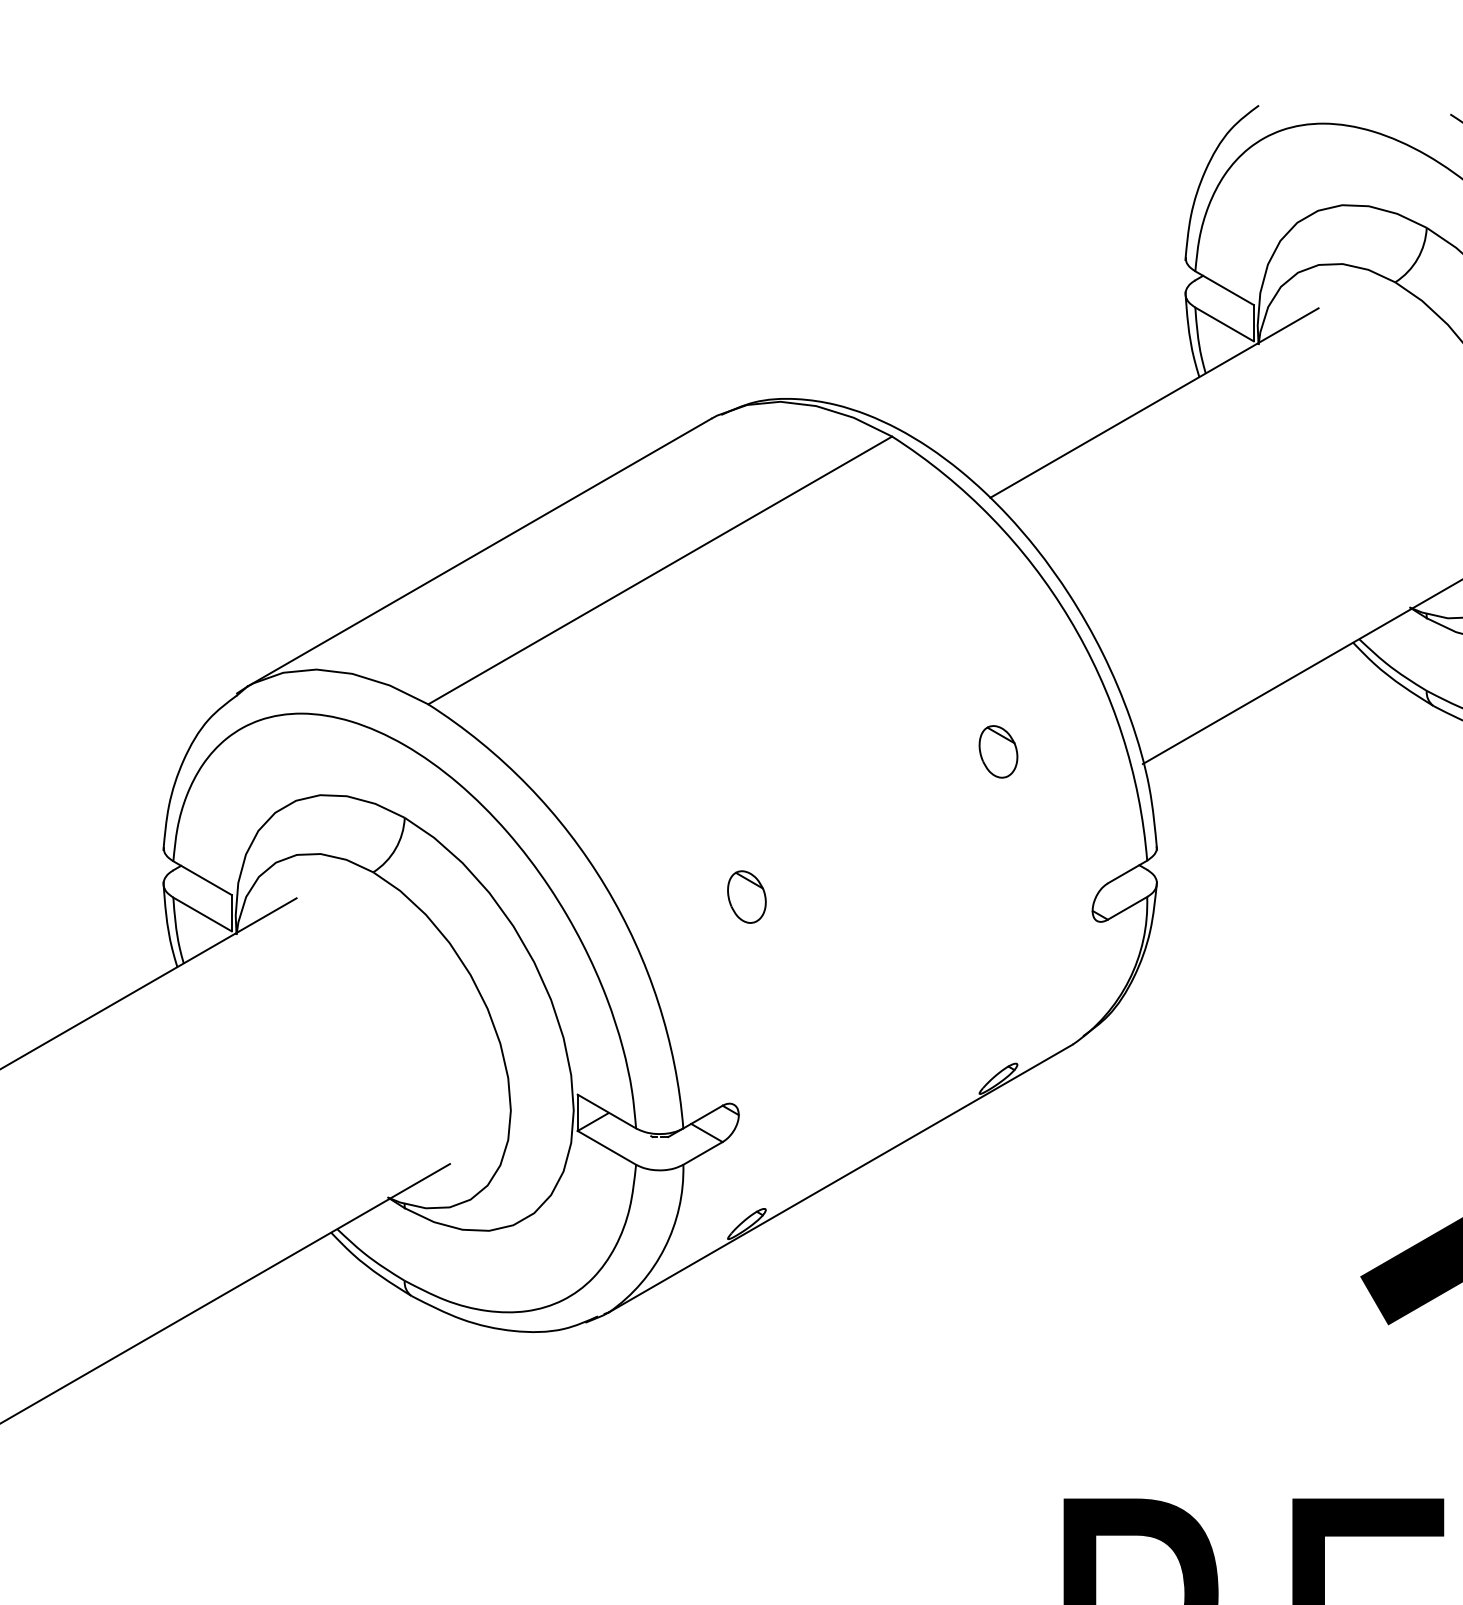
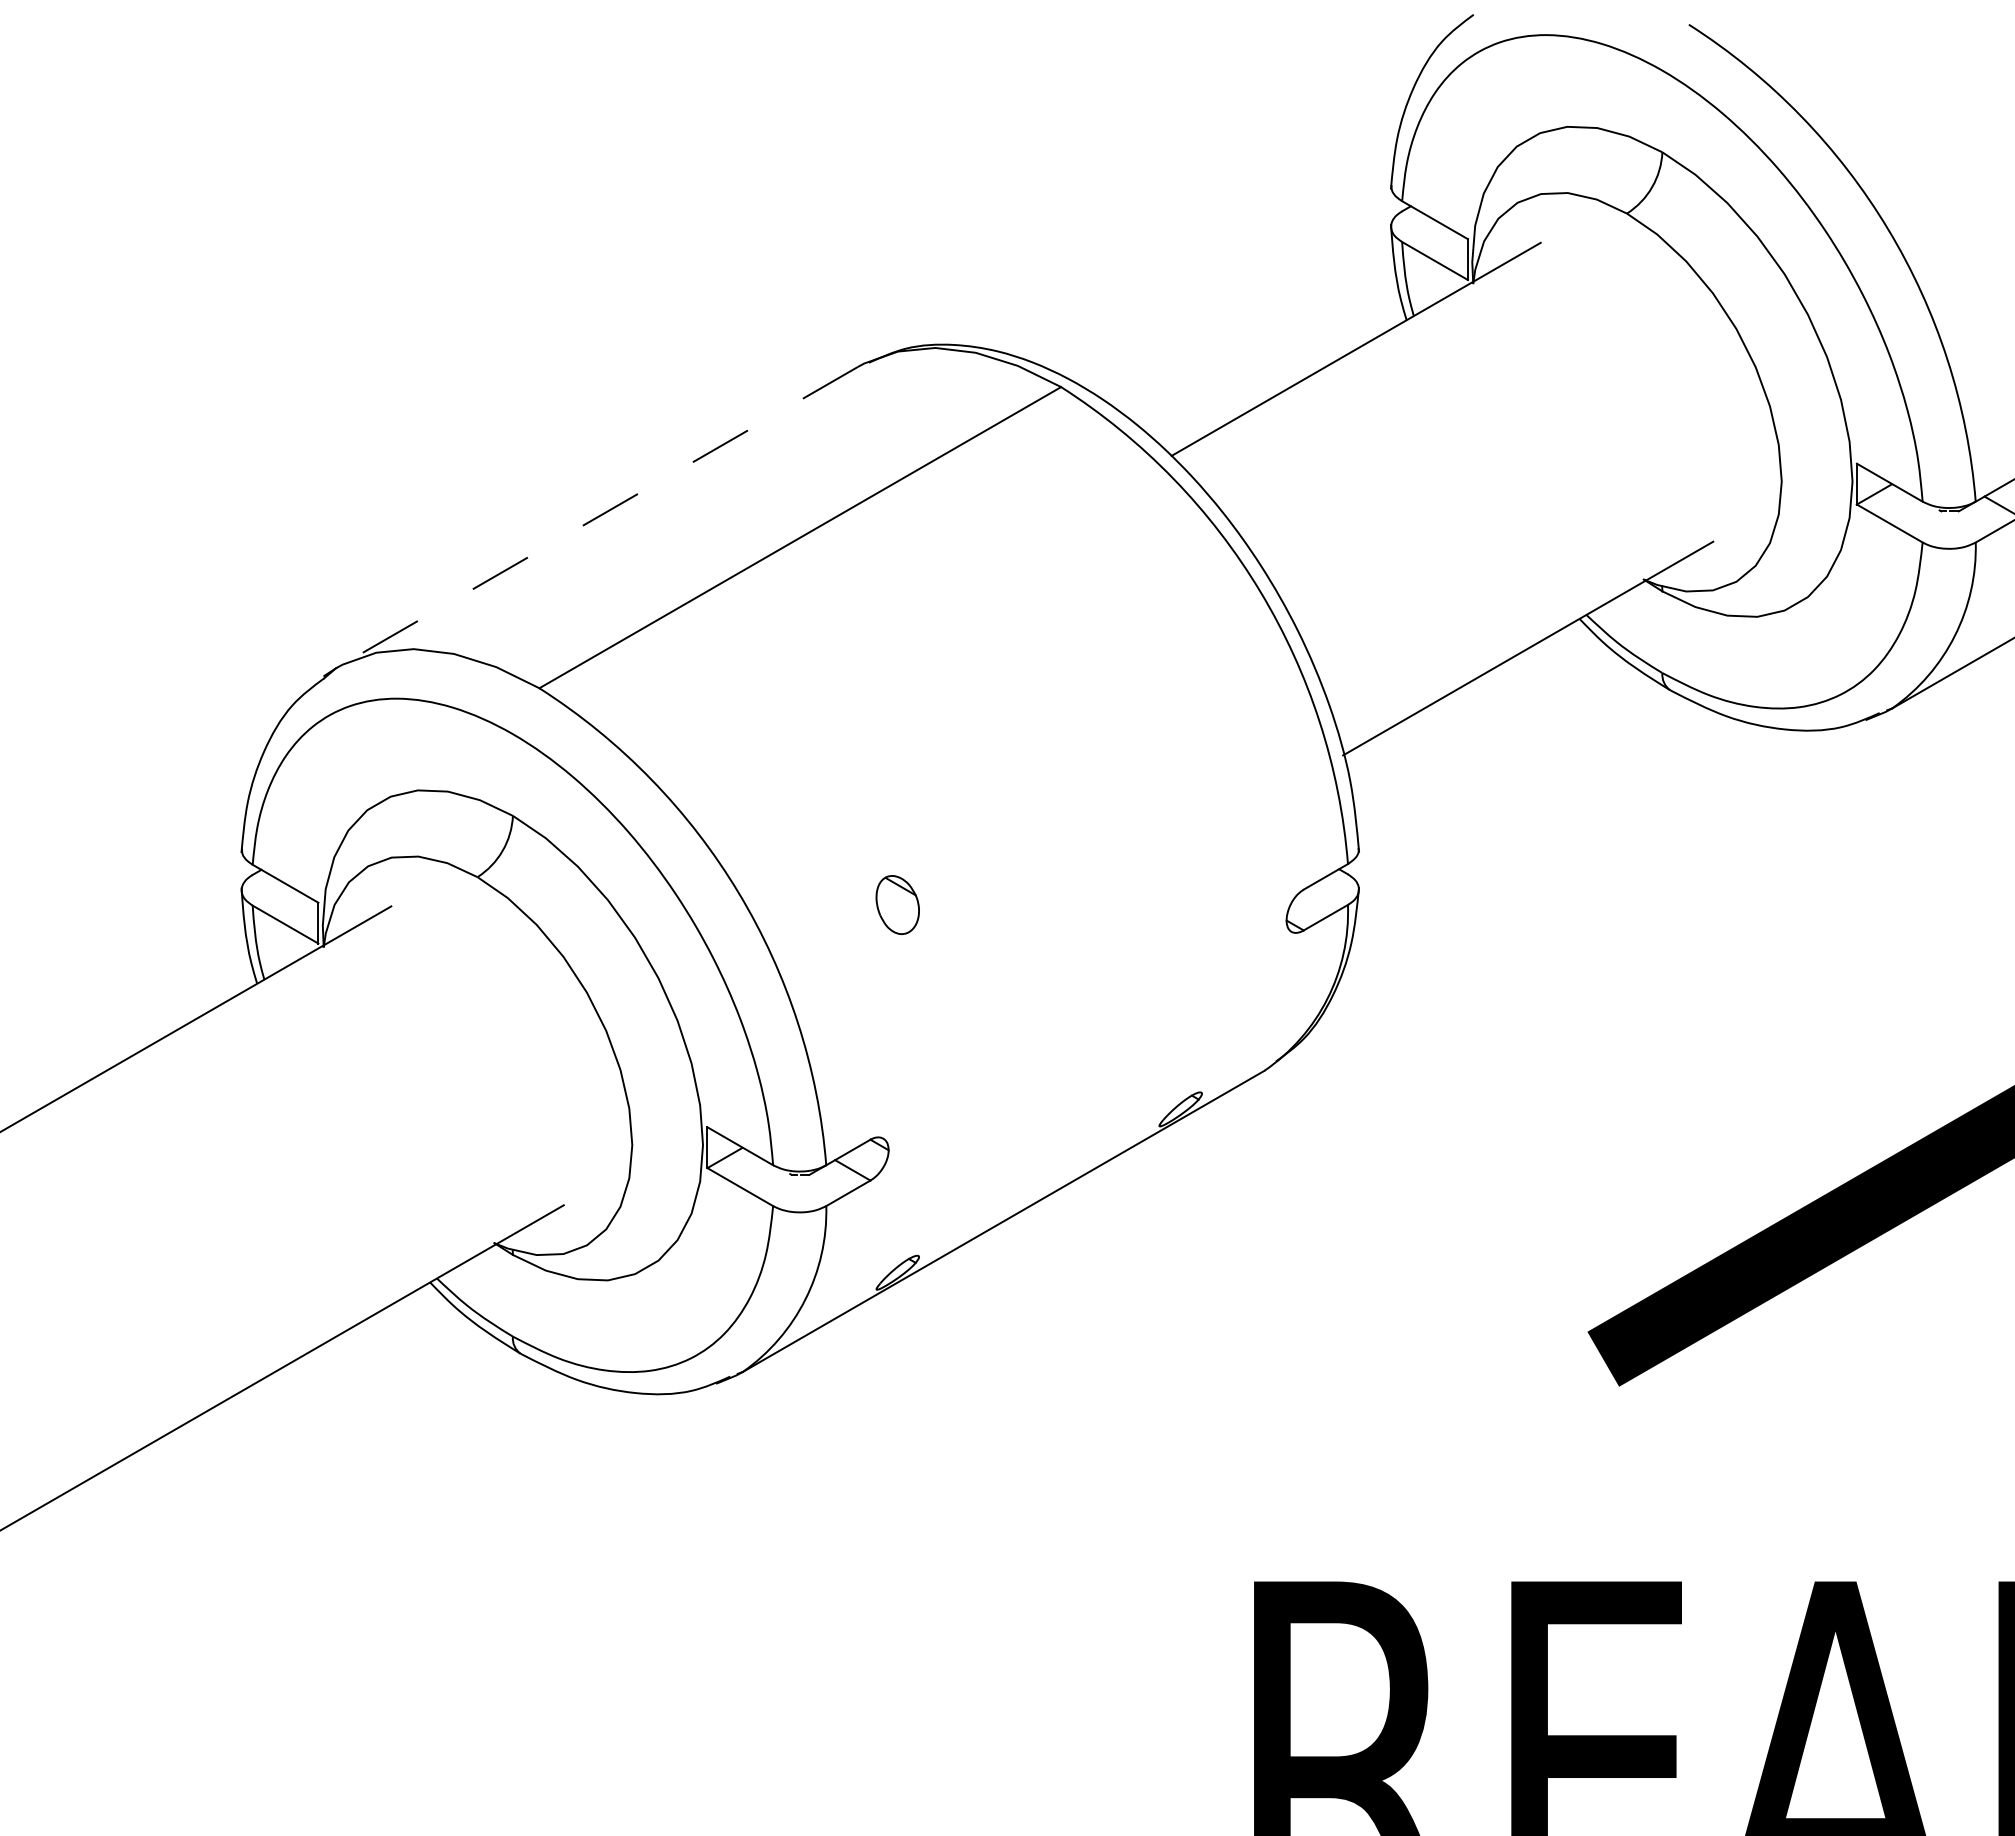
line: (479, 552) -> (596, 517), solid -> dashed
part: (998, 751) -> (1180, 741), removed

